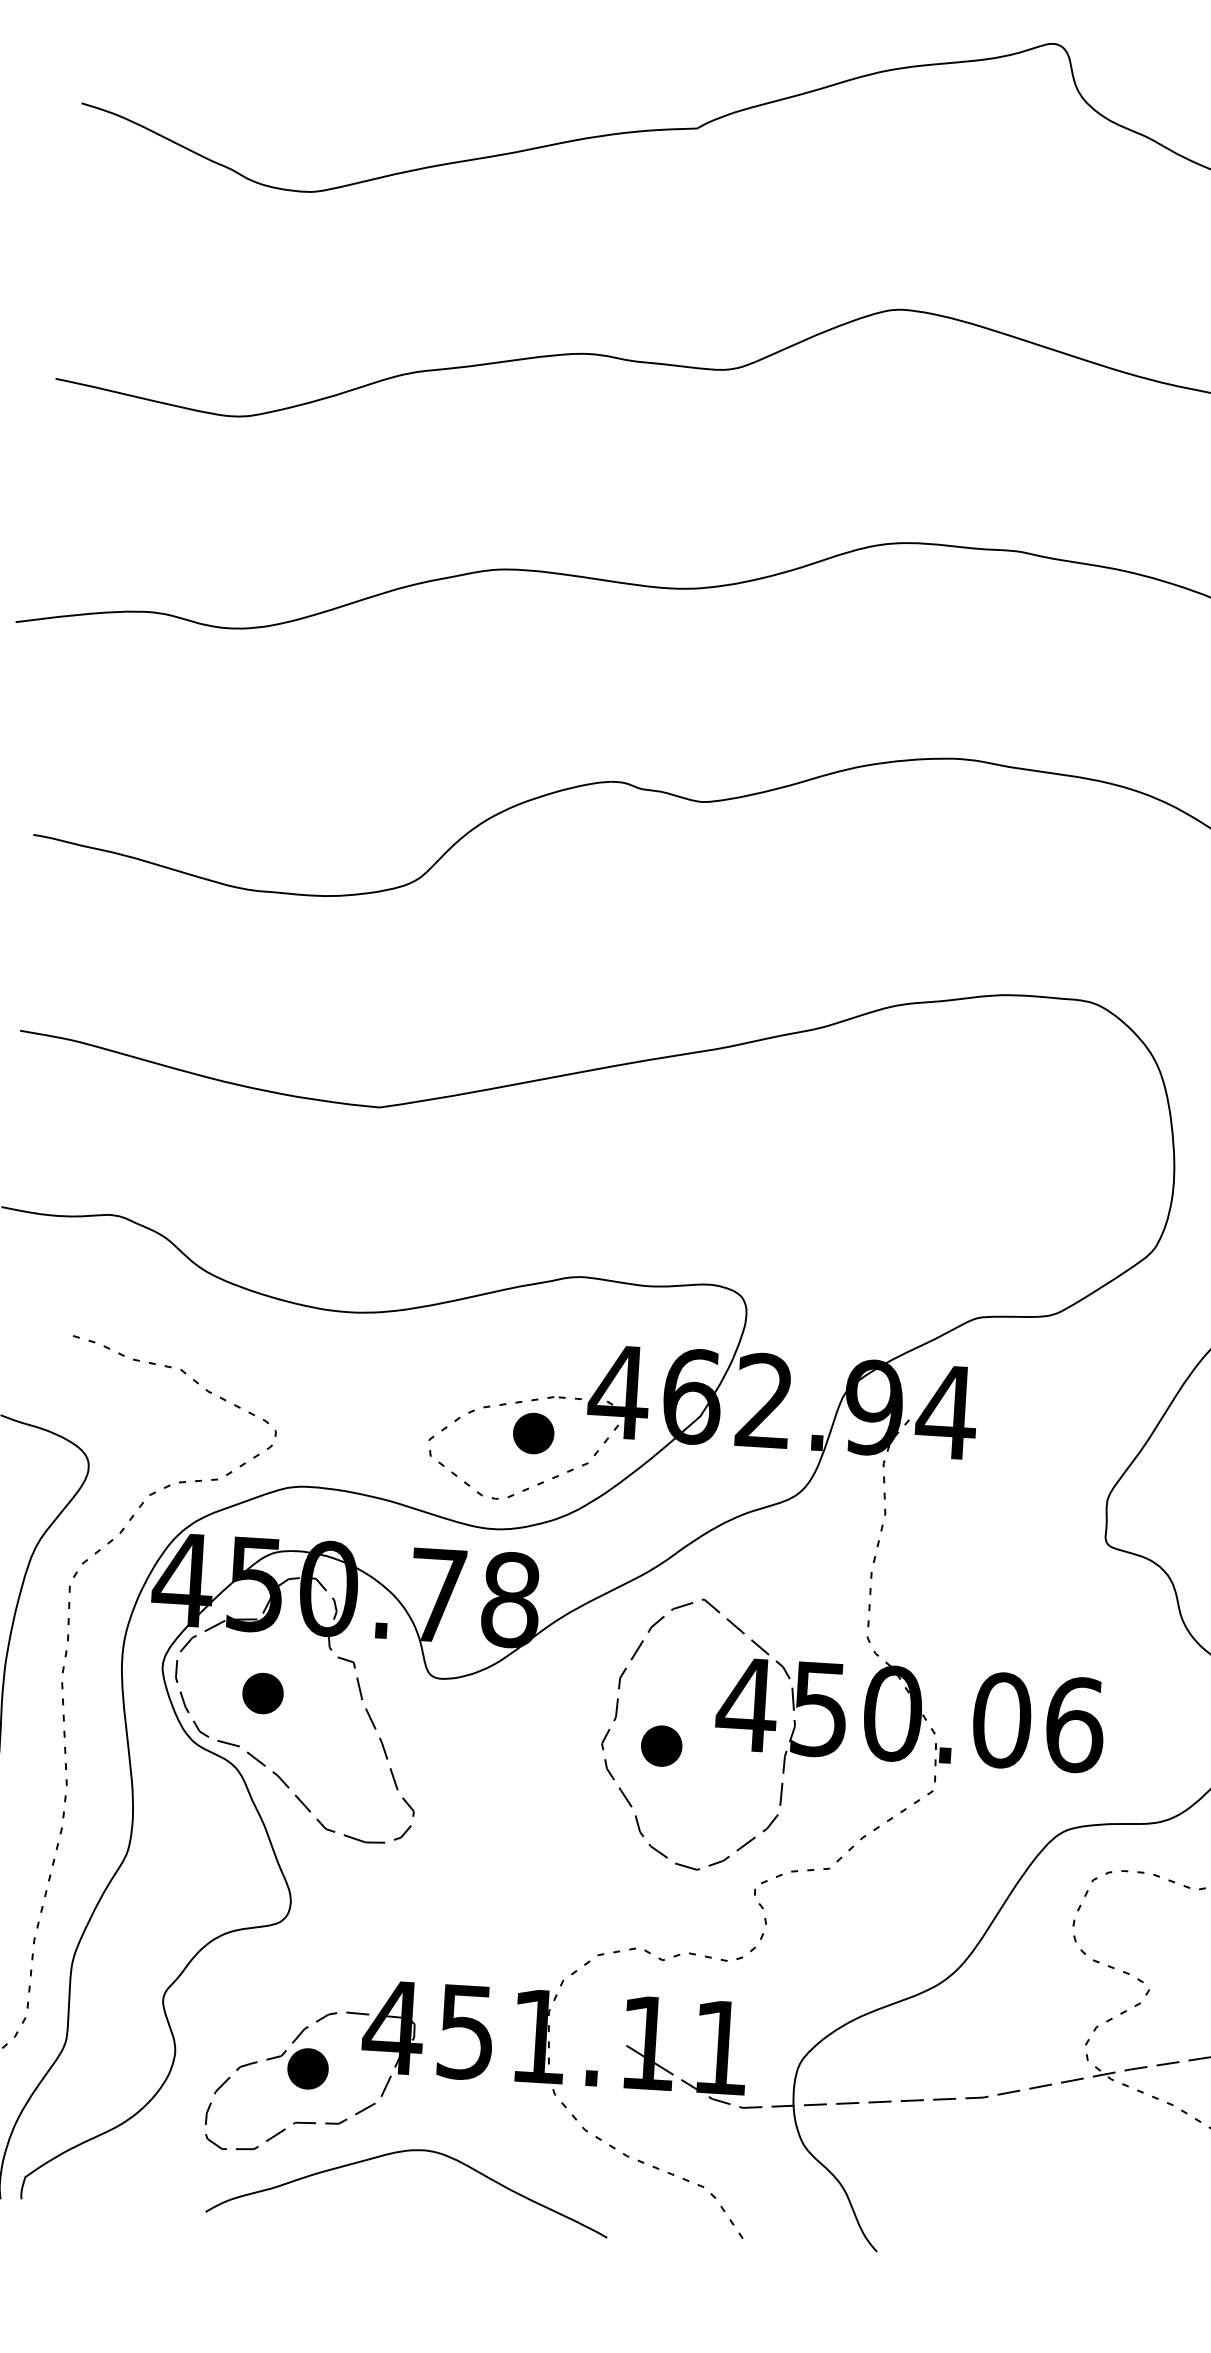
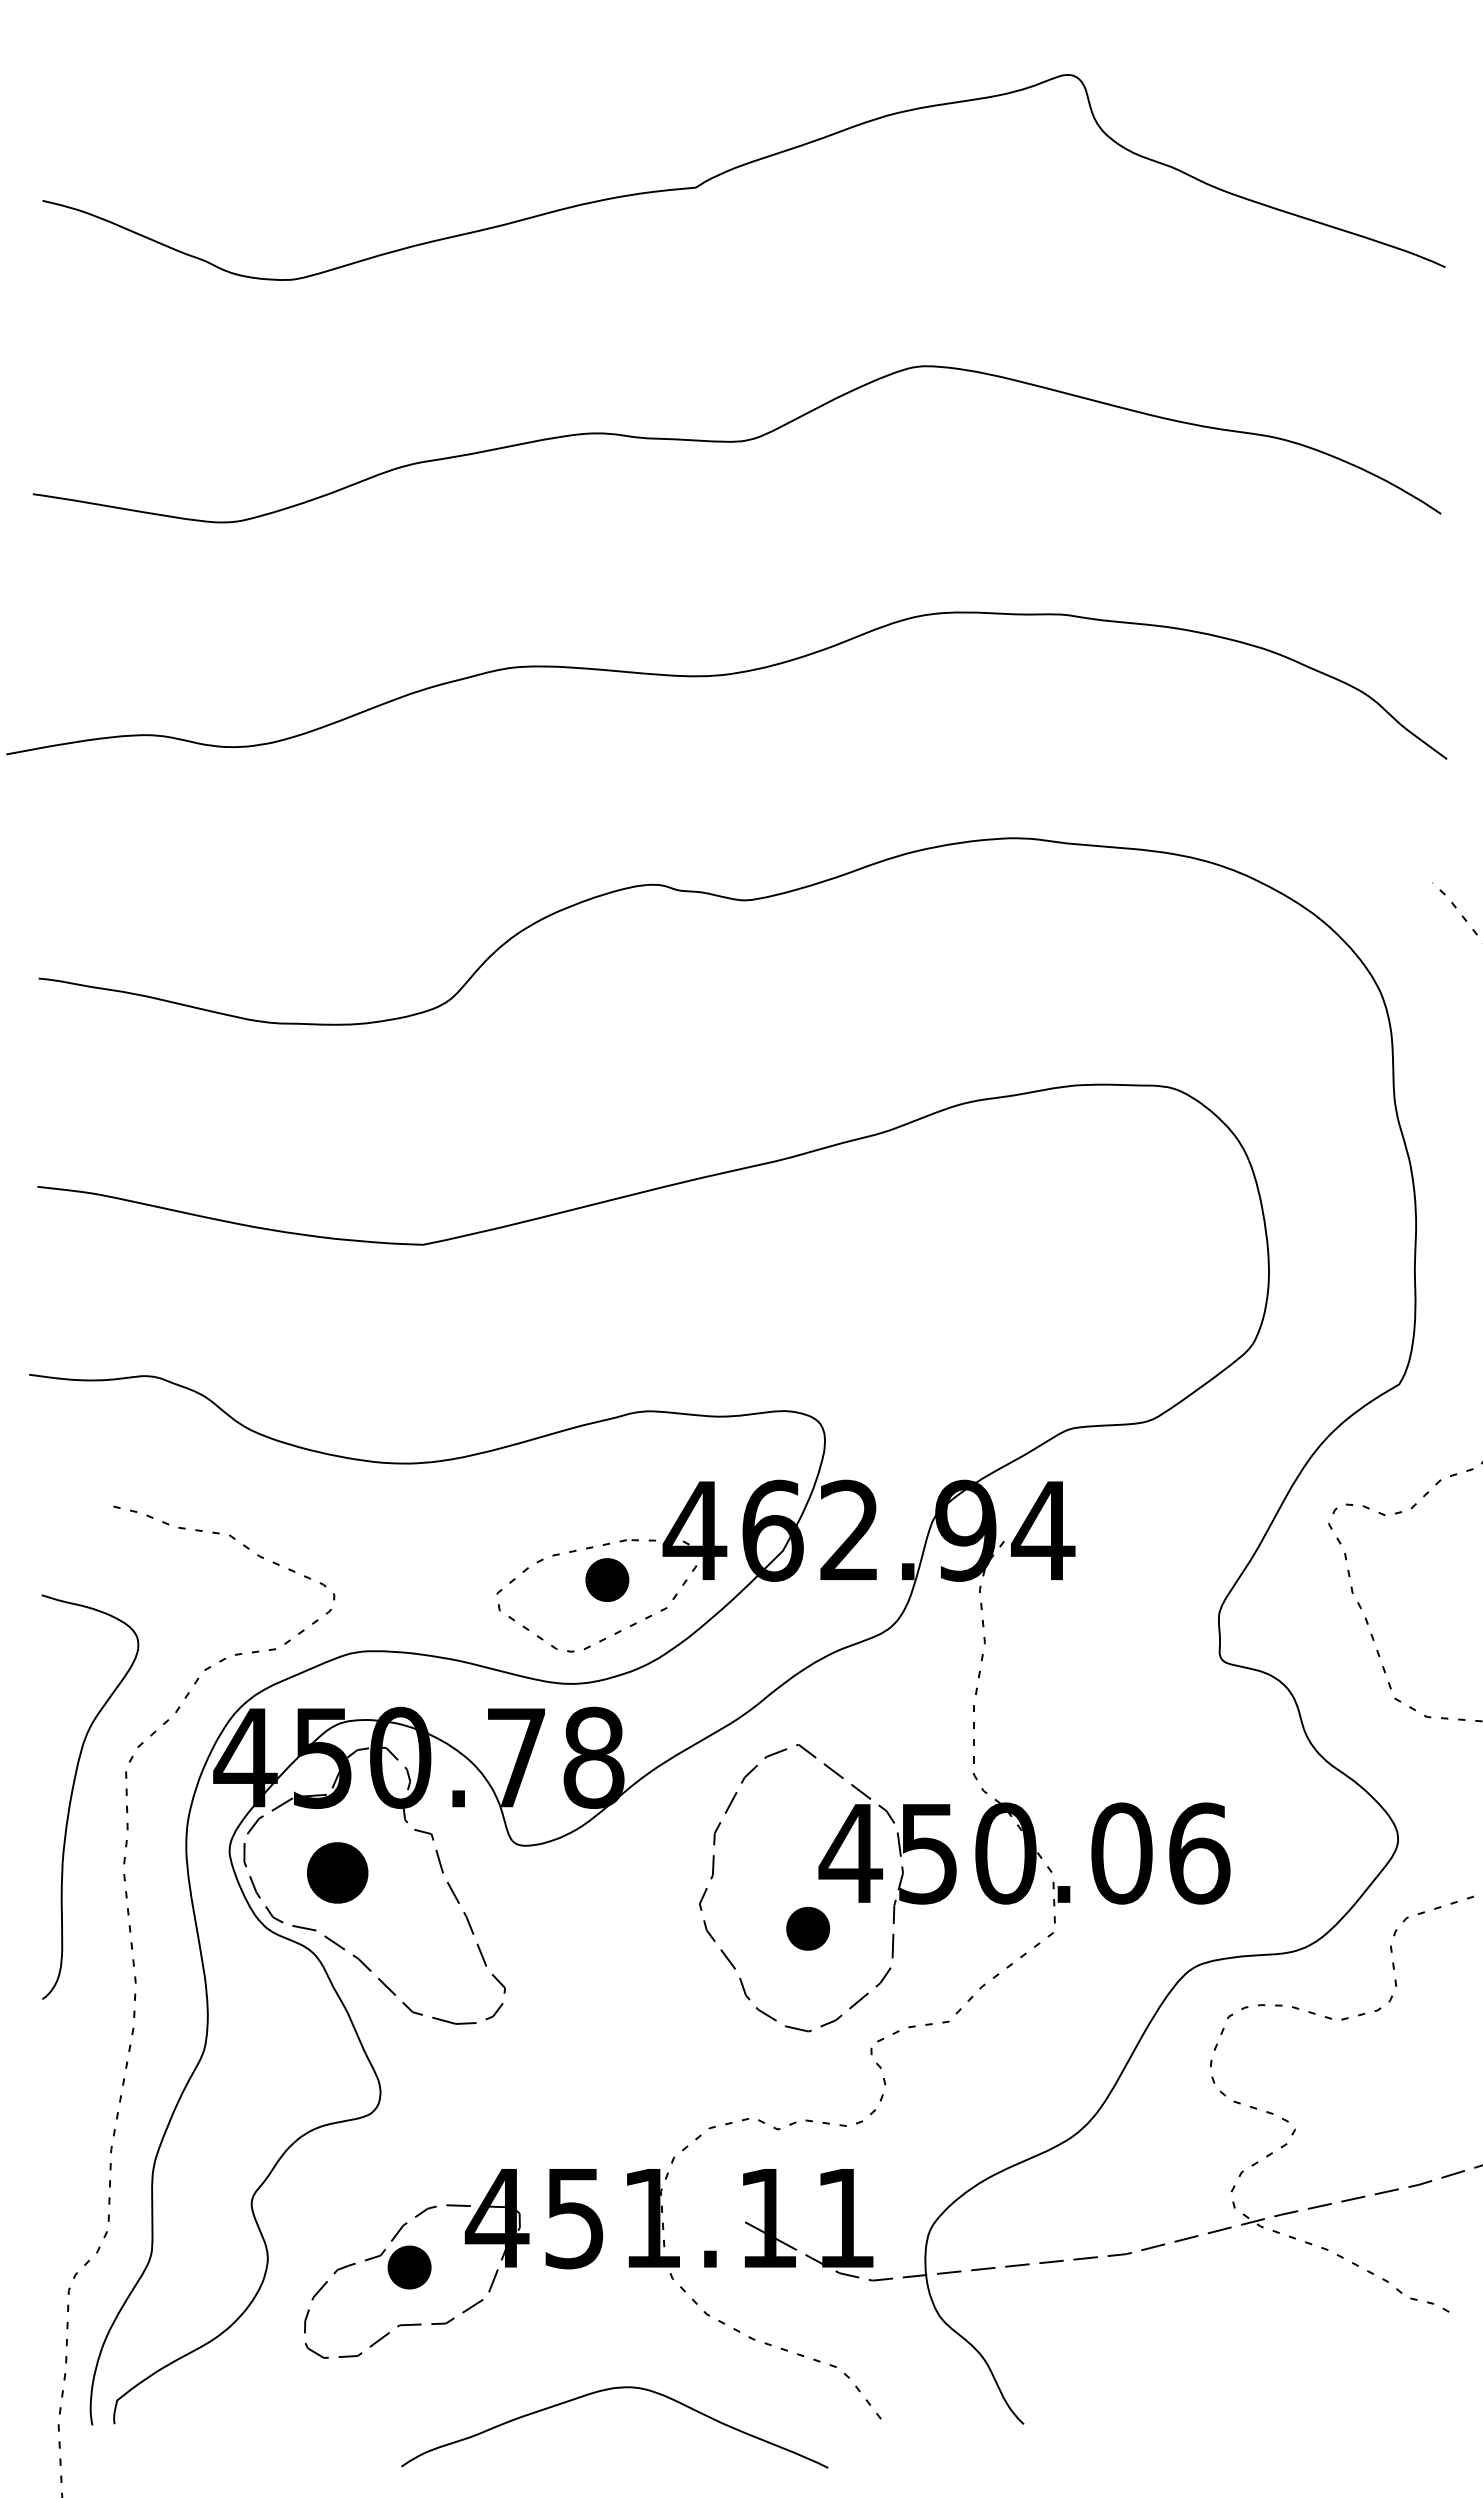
part: (262, 1693) -> (337, 1872), size x1.4
part: (662, 1745) -> (808, 1928), moved
curve: (404, 2152) -> (608, 2390), moved

